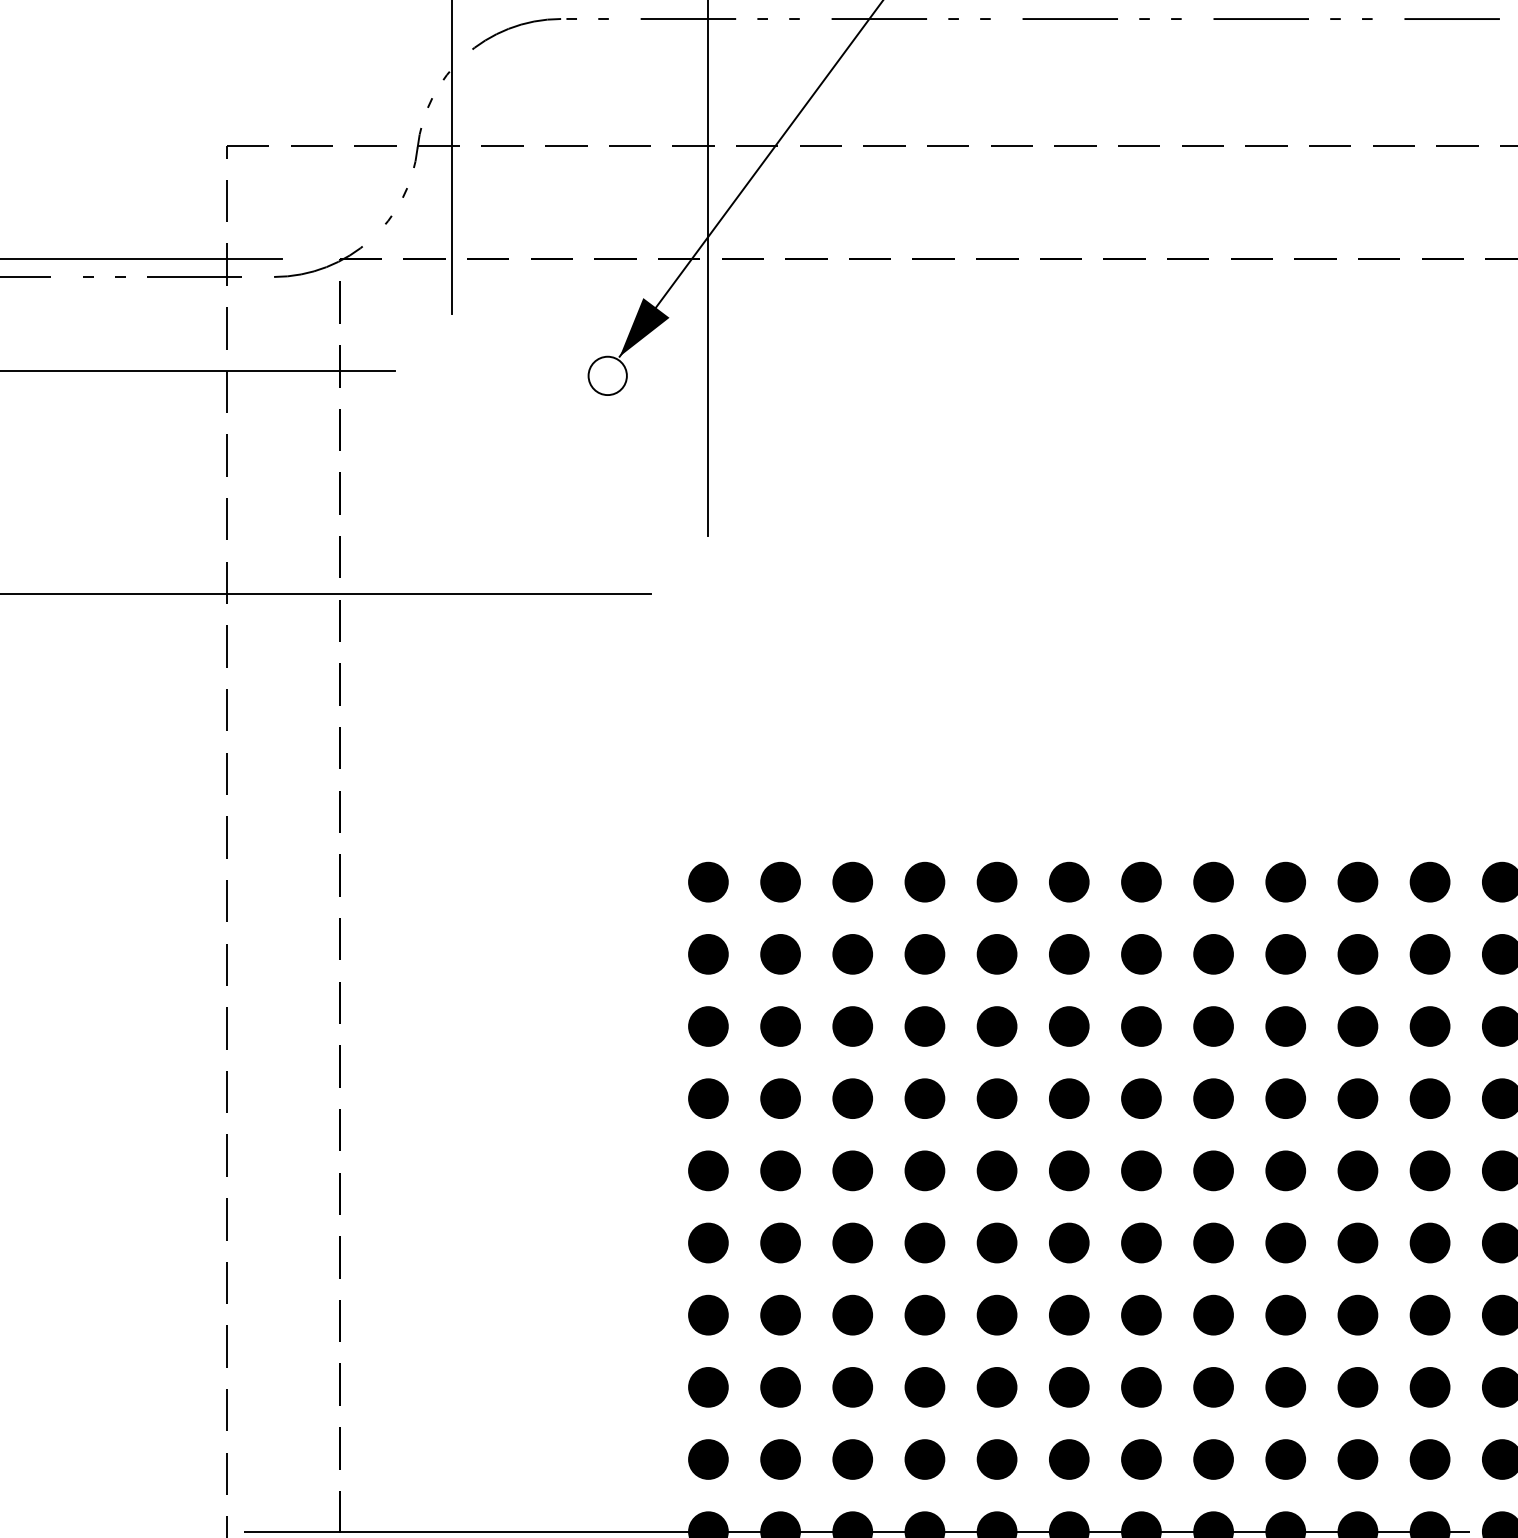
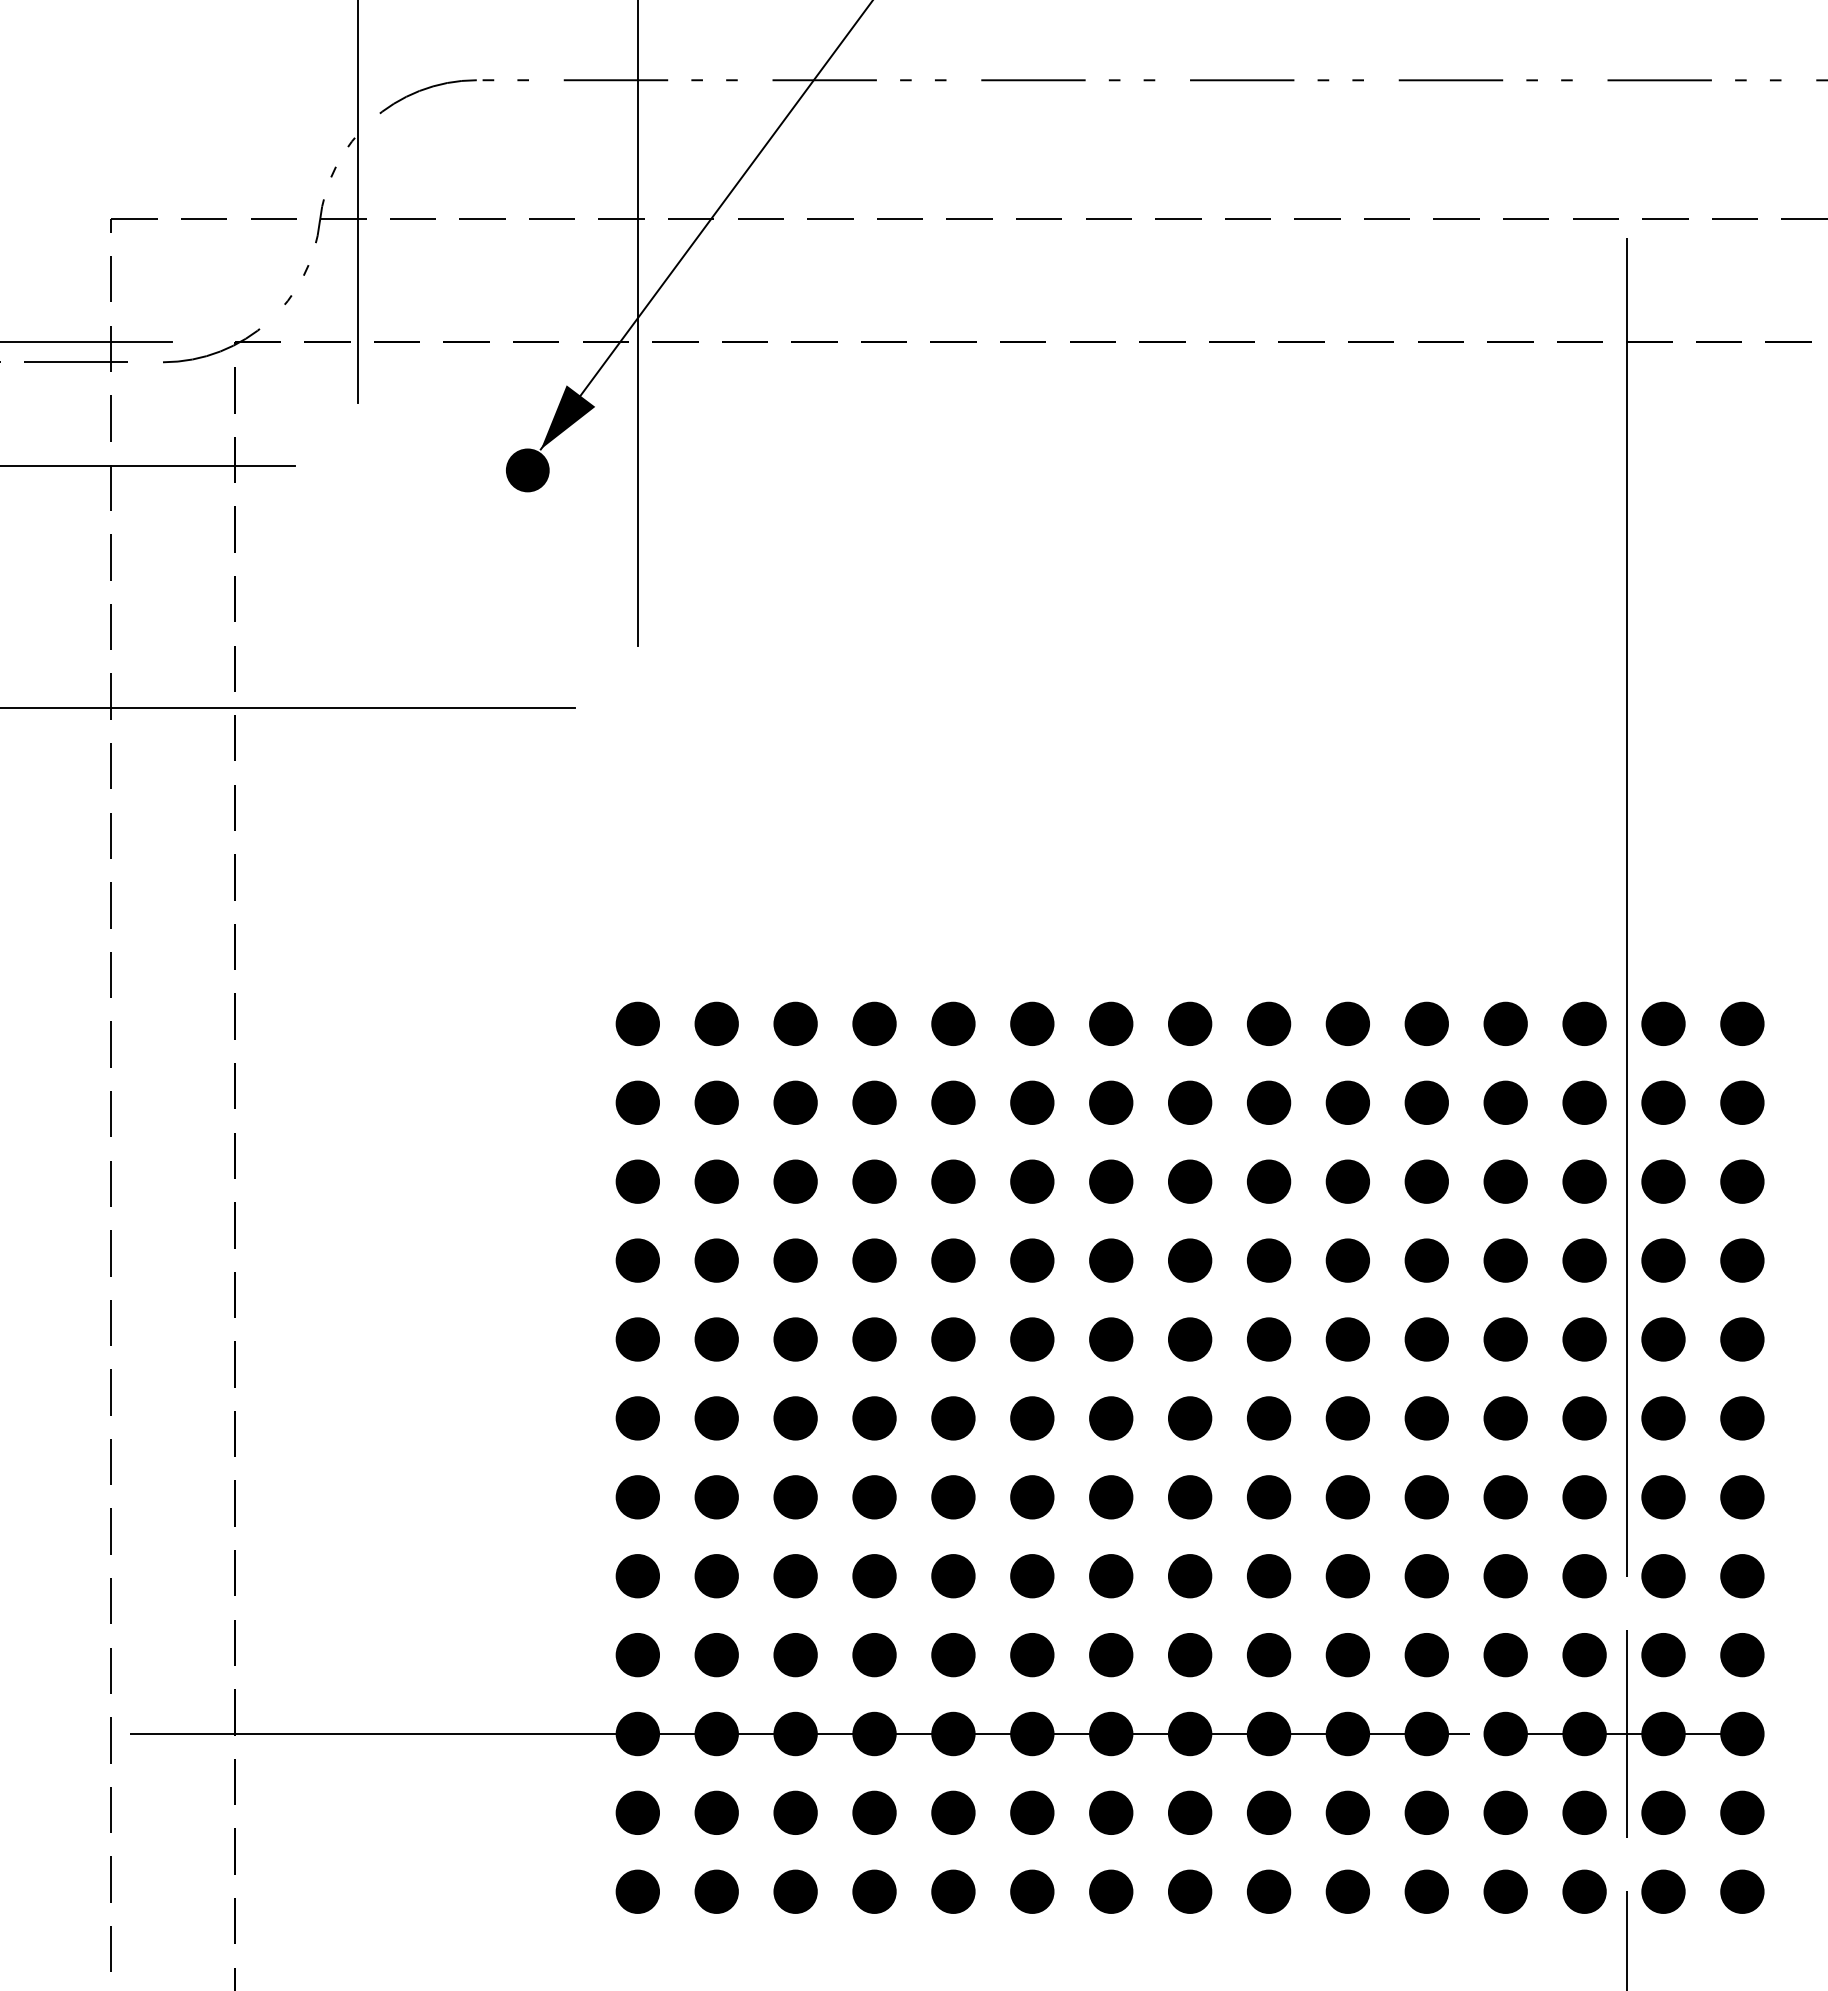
fill: (607, 375) -> (527, 470), added

